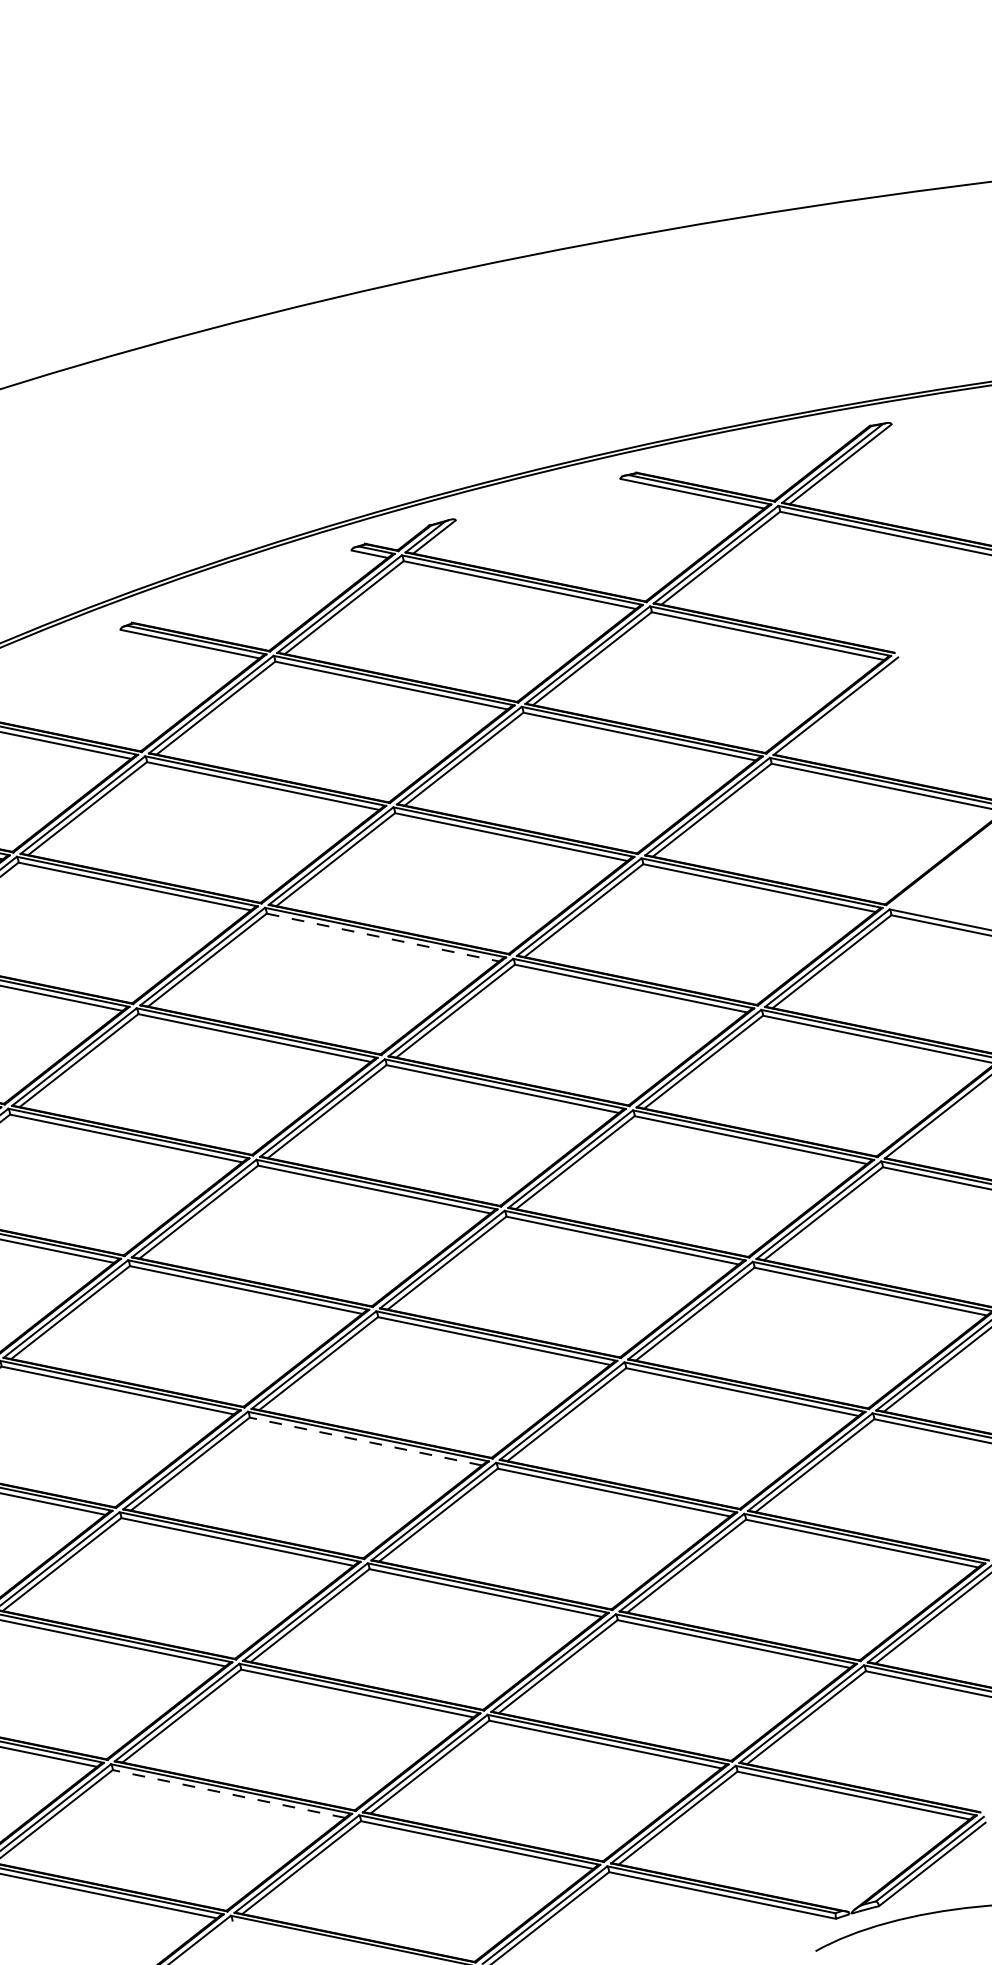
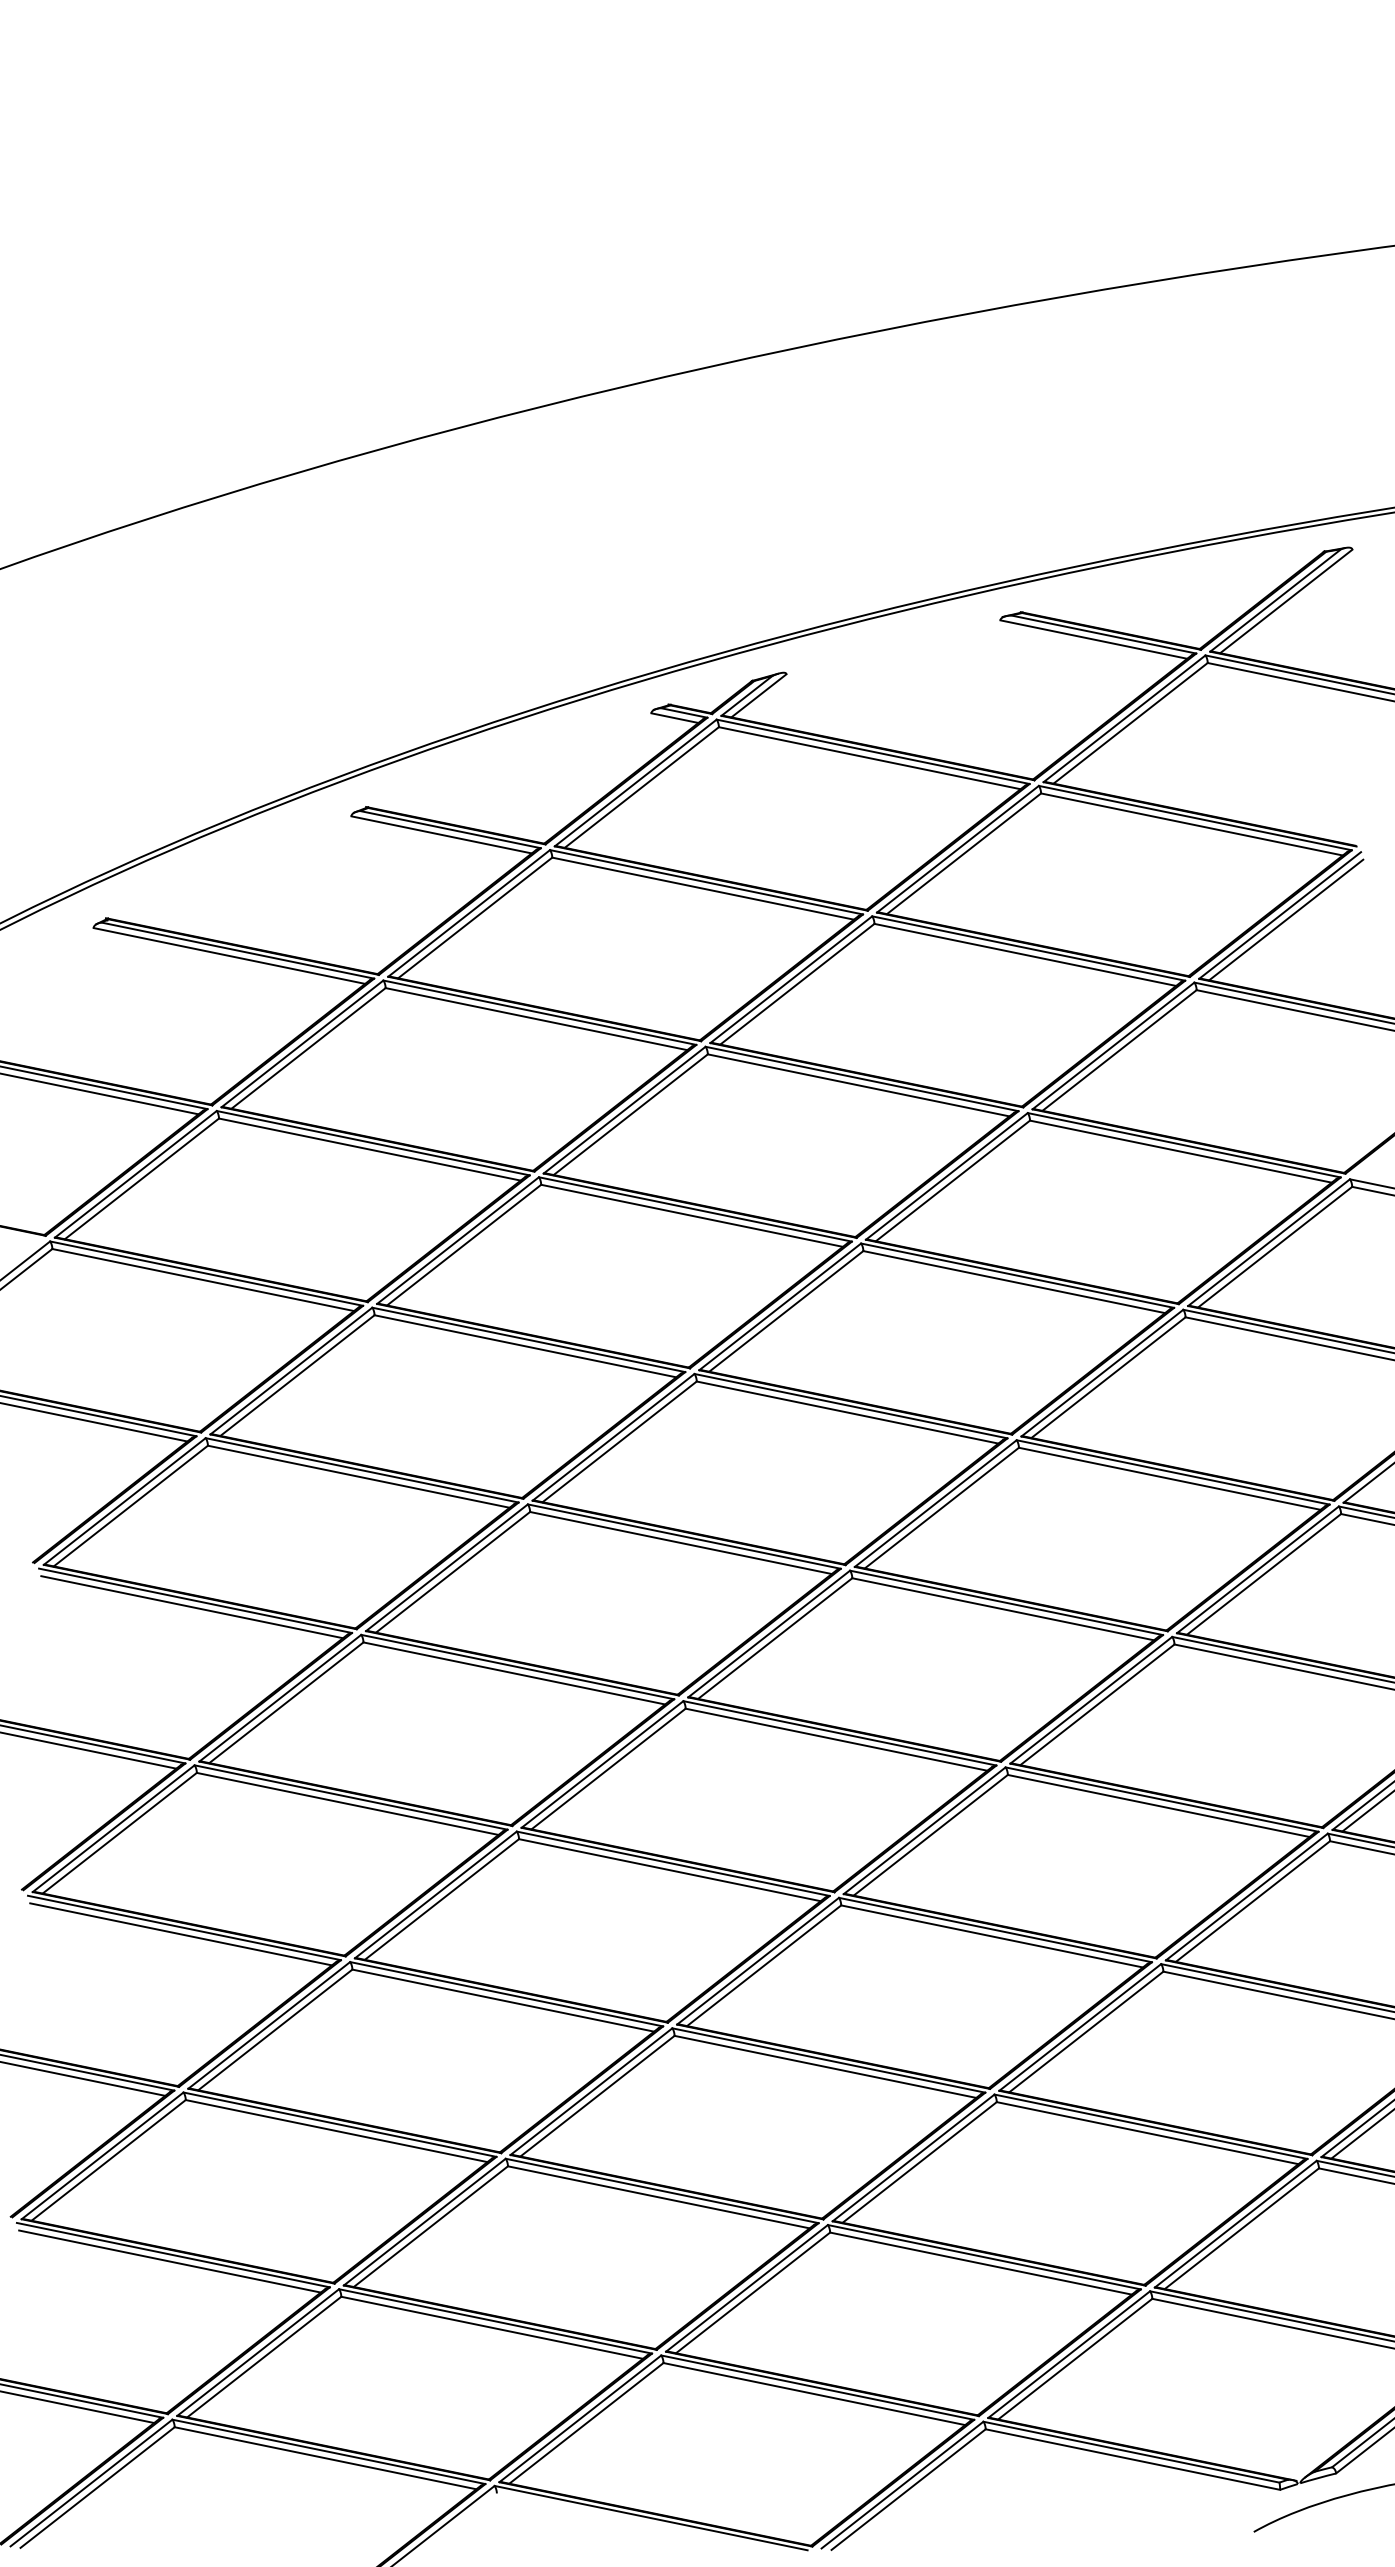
line: (840, 709) -> (1286, 919), added
line: (383, 937) -> (692, 1215), dashed -> solid
line: (365, 1441) -> (669, 1870), dashed -> solid
line: (228, 1793) -> (491, 2327), dashed -> solid

